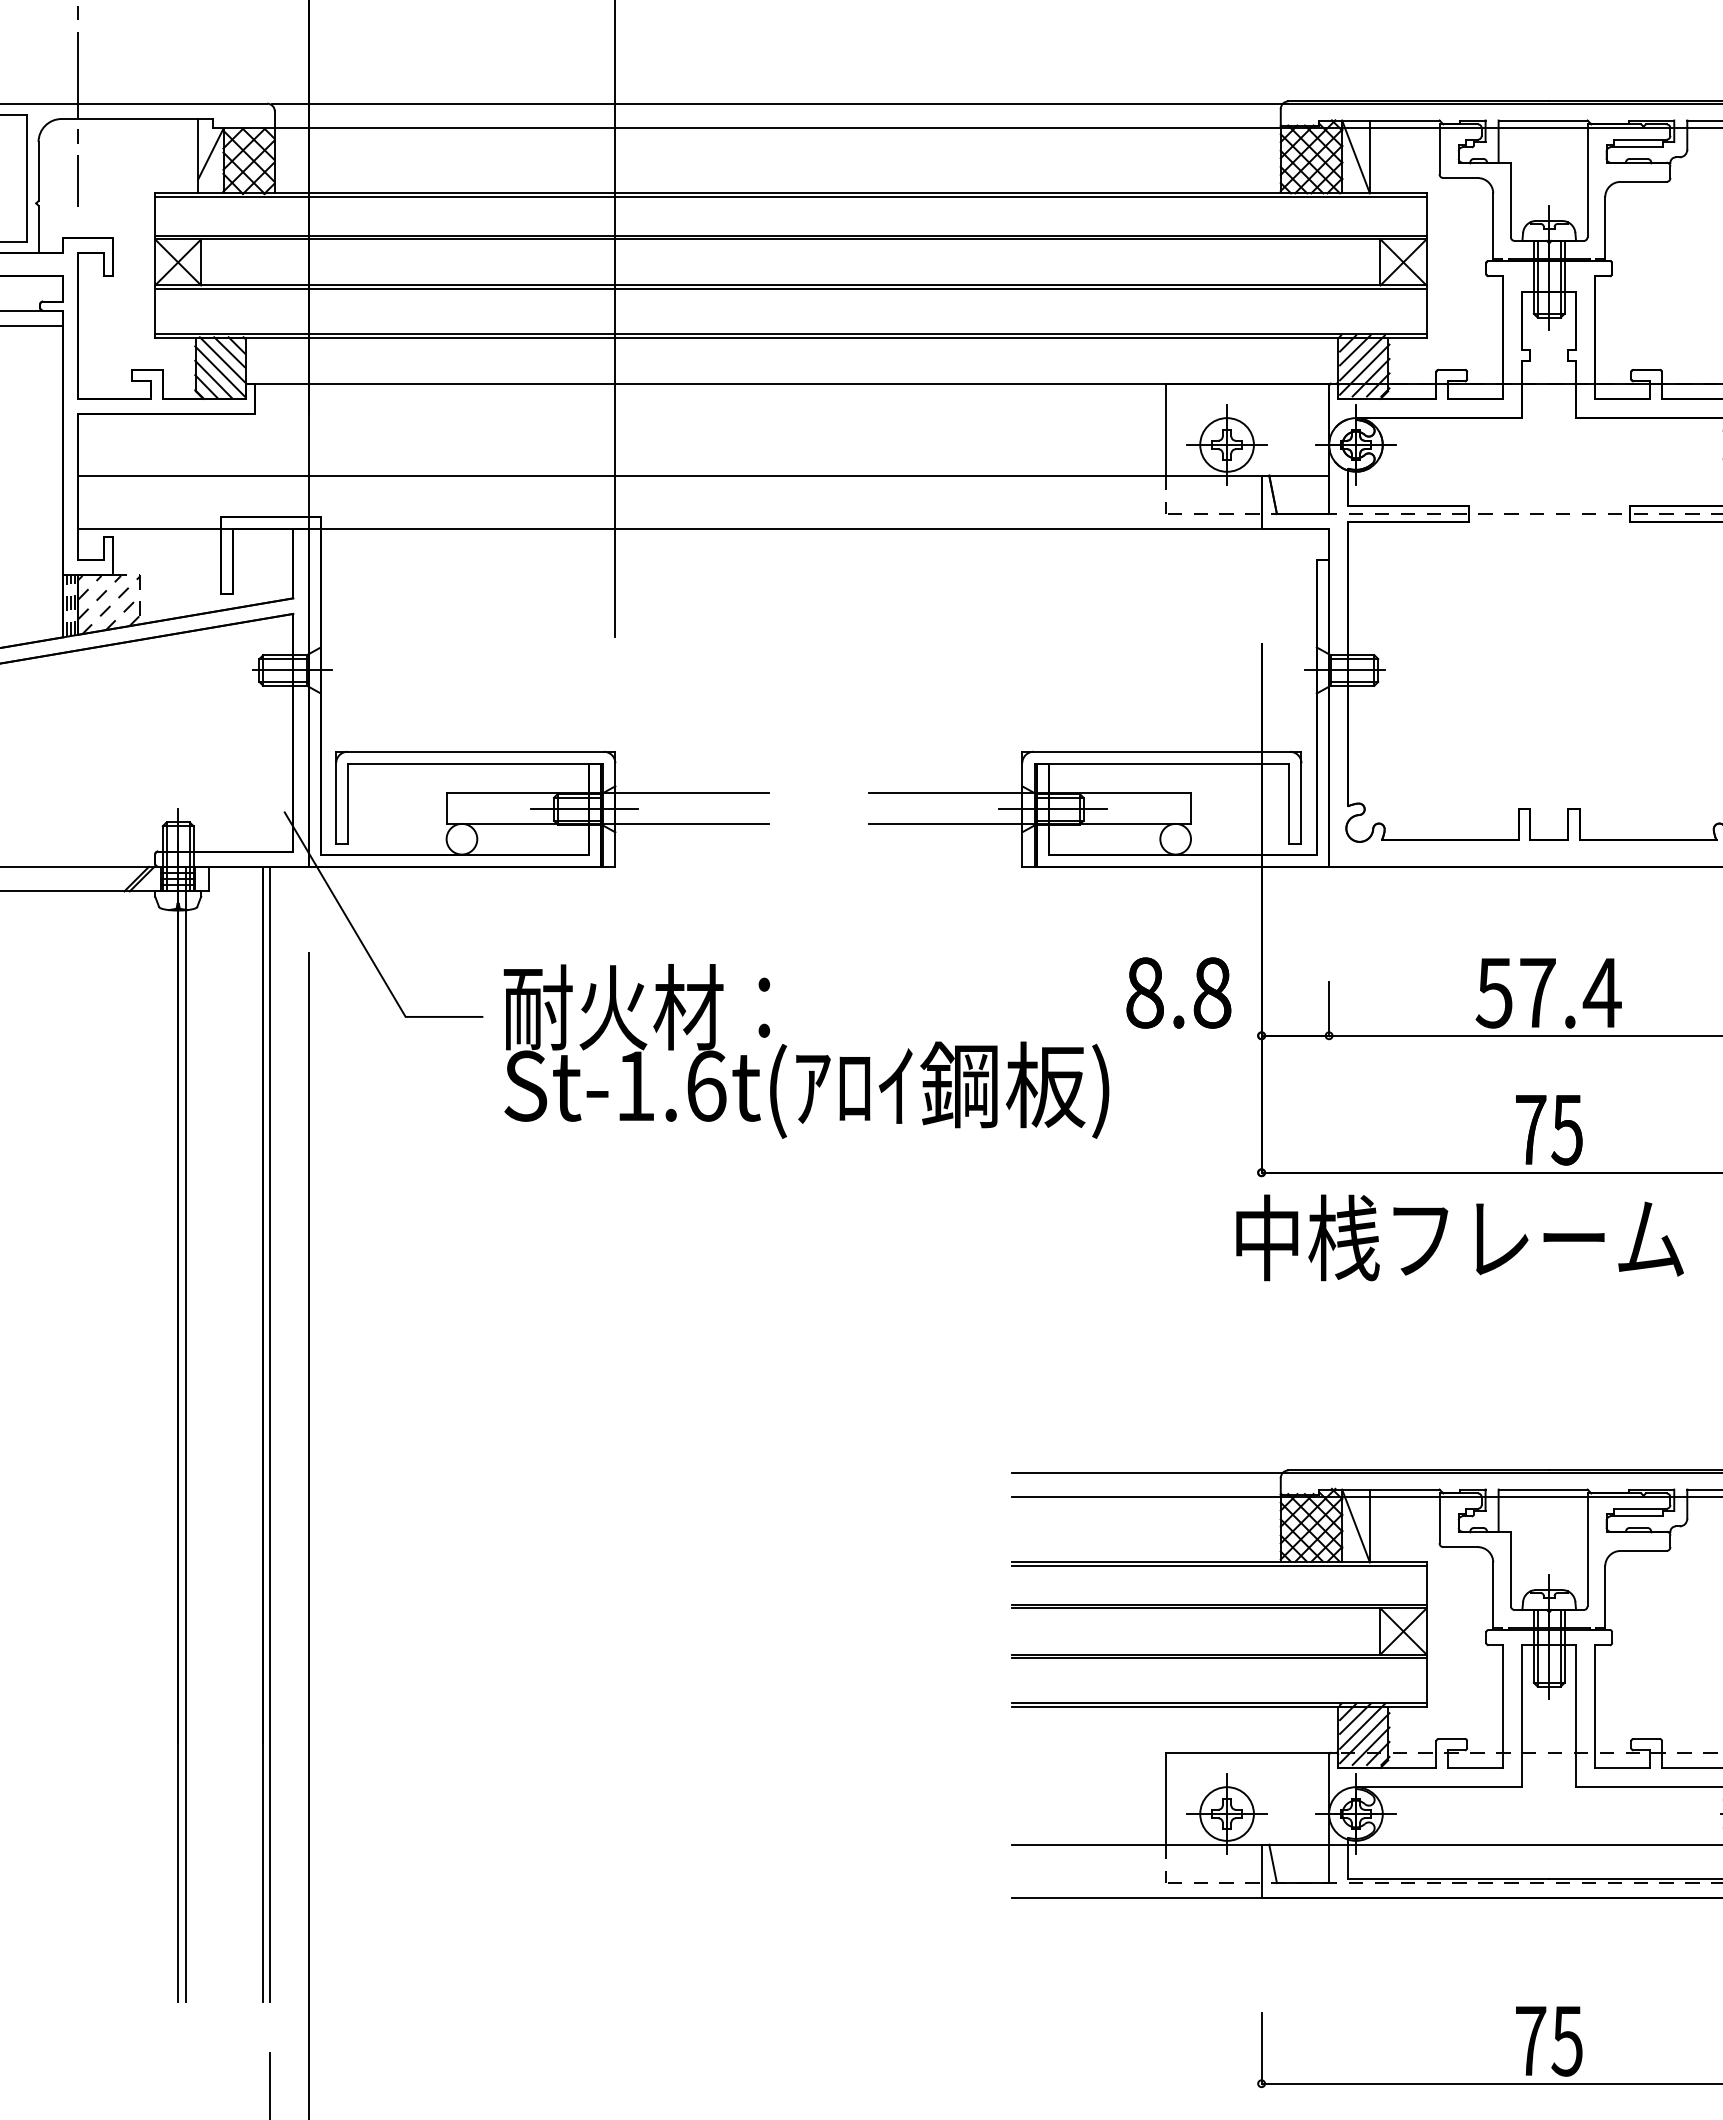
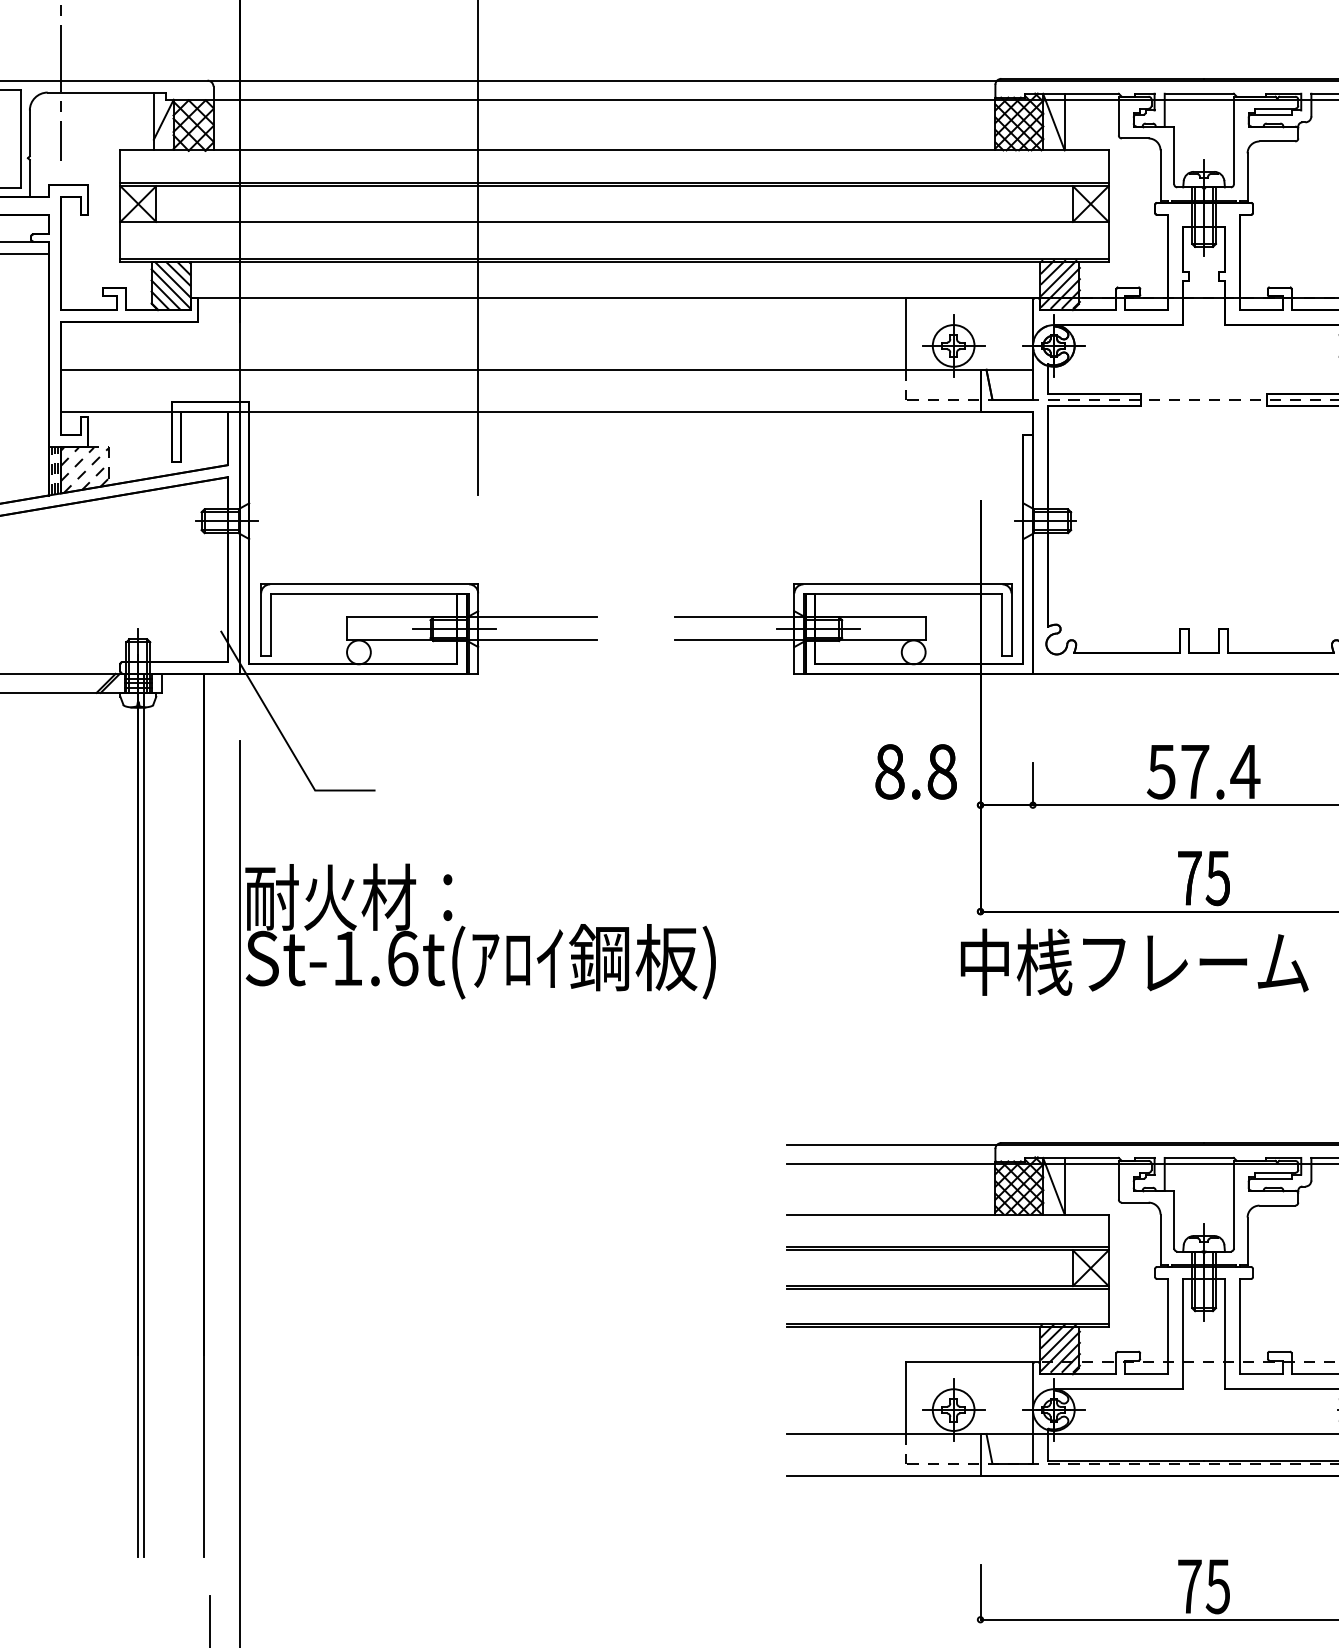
line: (790, 197) -> (614, 153), removed
line: (790, 289) -> (614, 225), removed
text: (806, 1051) -> (480, 931), moved
line: (270, 1434) -> (210, 1115), removed
line: (1219, 1566) -> (947, 1217), removed

